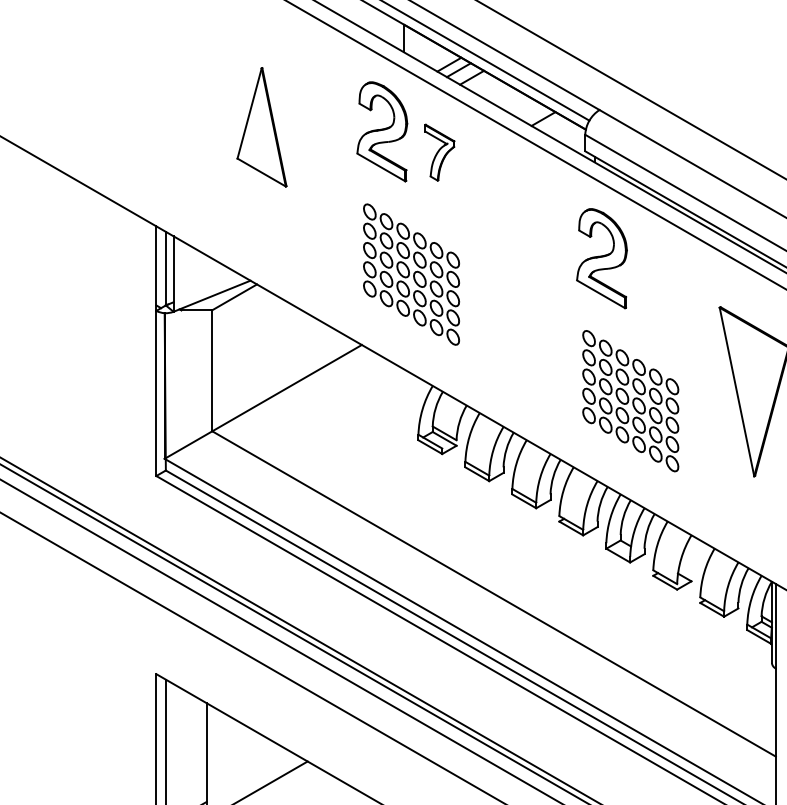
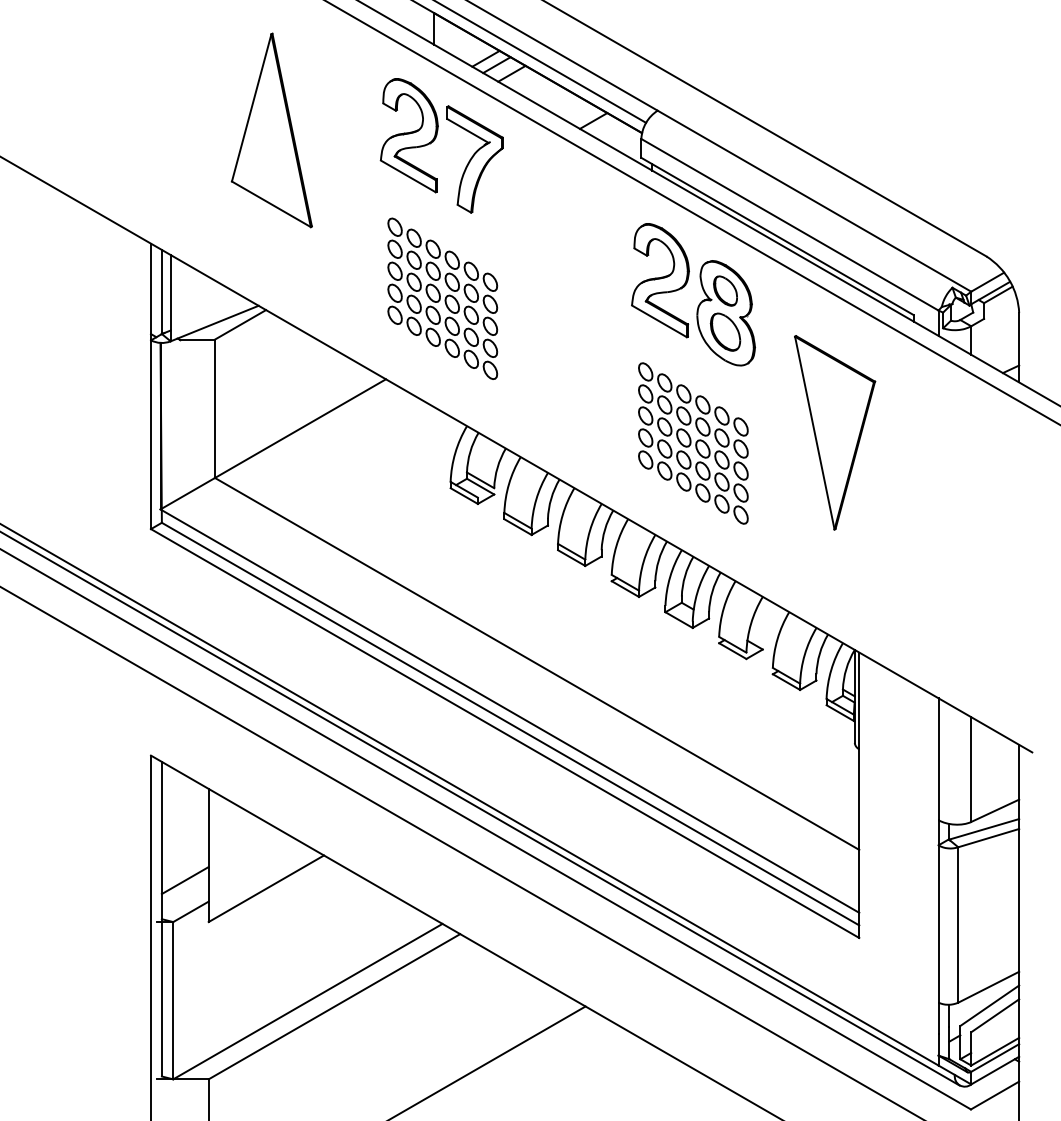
part: (261, 127) -> (271, 130), size x1.43
part: (439, 152) -> (474, 159), size x1.67
part: (658, 287) -> (725, 313), added
line: (185, 783) -> (184, 880), added

